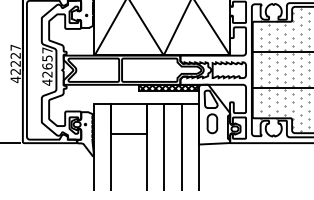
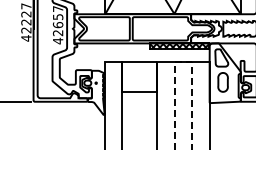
line: (172, 103) -> (183, 62), solid -> dashed

